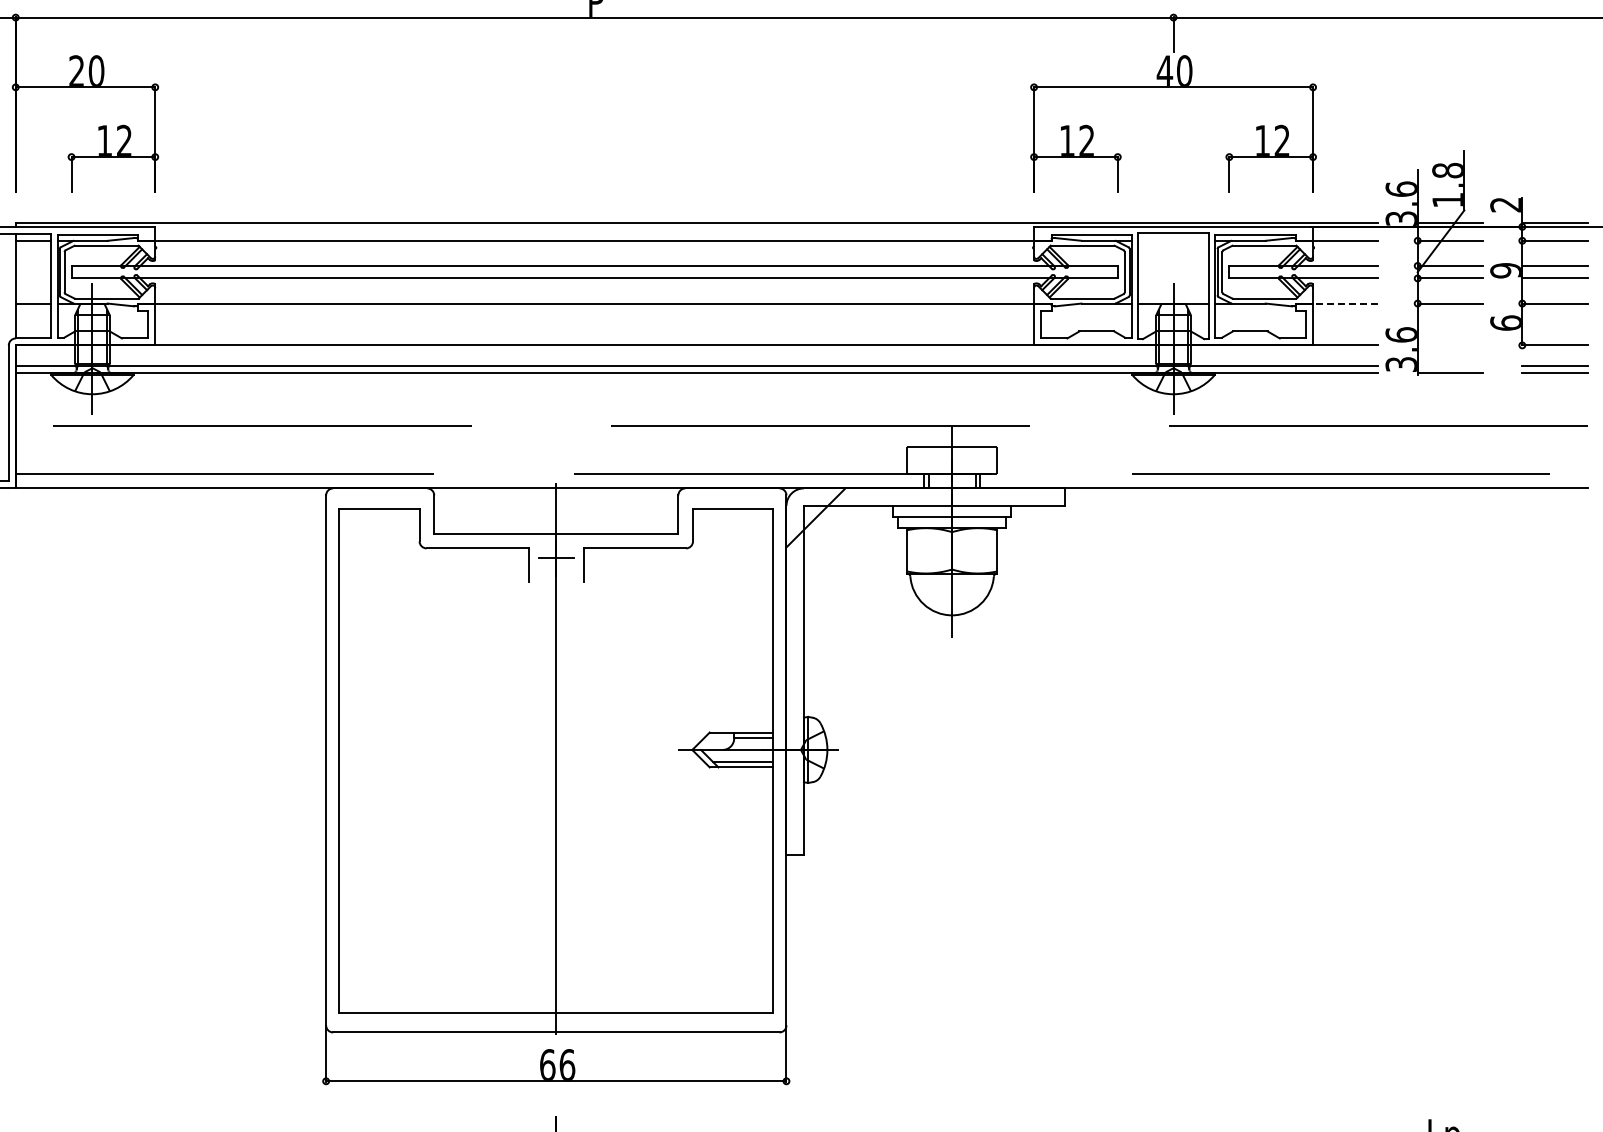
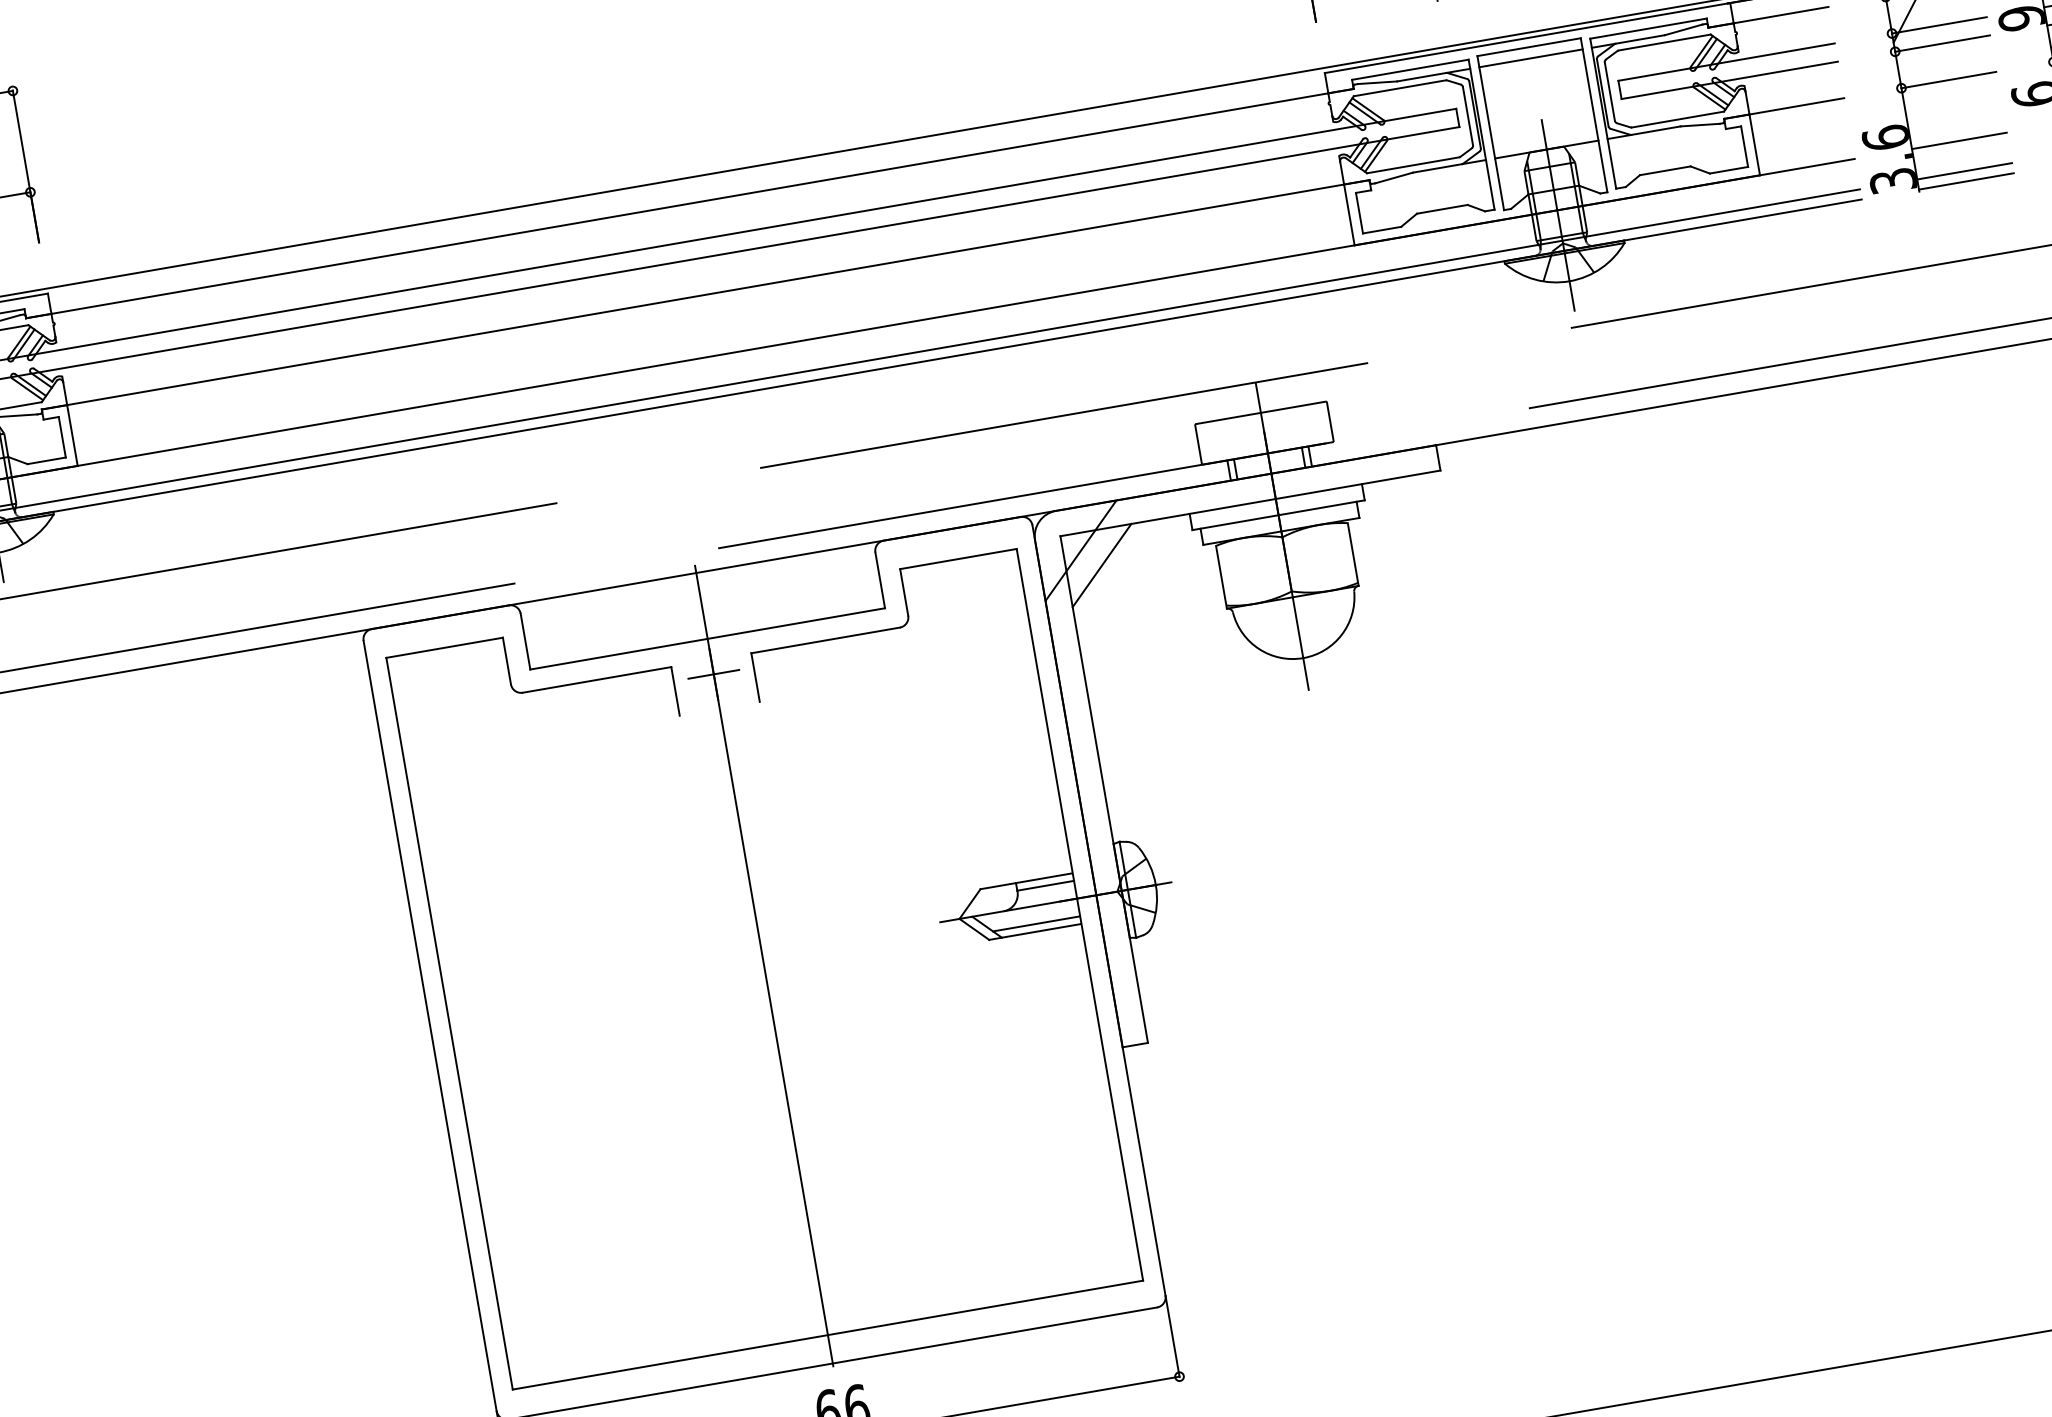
line: (1173, 240) -> (1530, 57), added
line: (1345, 303) -> (1796, 106), dashed -> solid
line: (1449, 345) -> (1958, 141), added
line: (1449, 366) -> (1963, 171), added
line: (827, 529) -> (1100, 564), added

